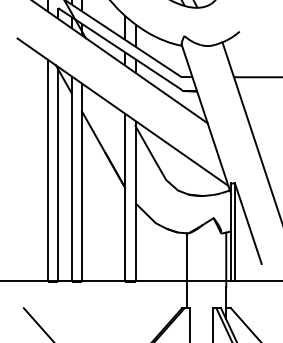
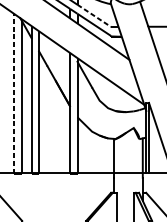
line: (158, 62) -> (94, 16), solid -> dashed
line: (47, 170) -> (14, 93), solid -> dashed

